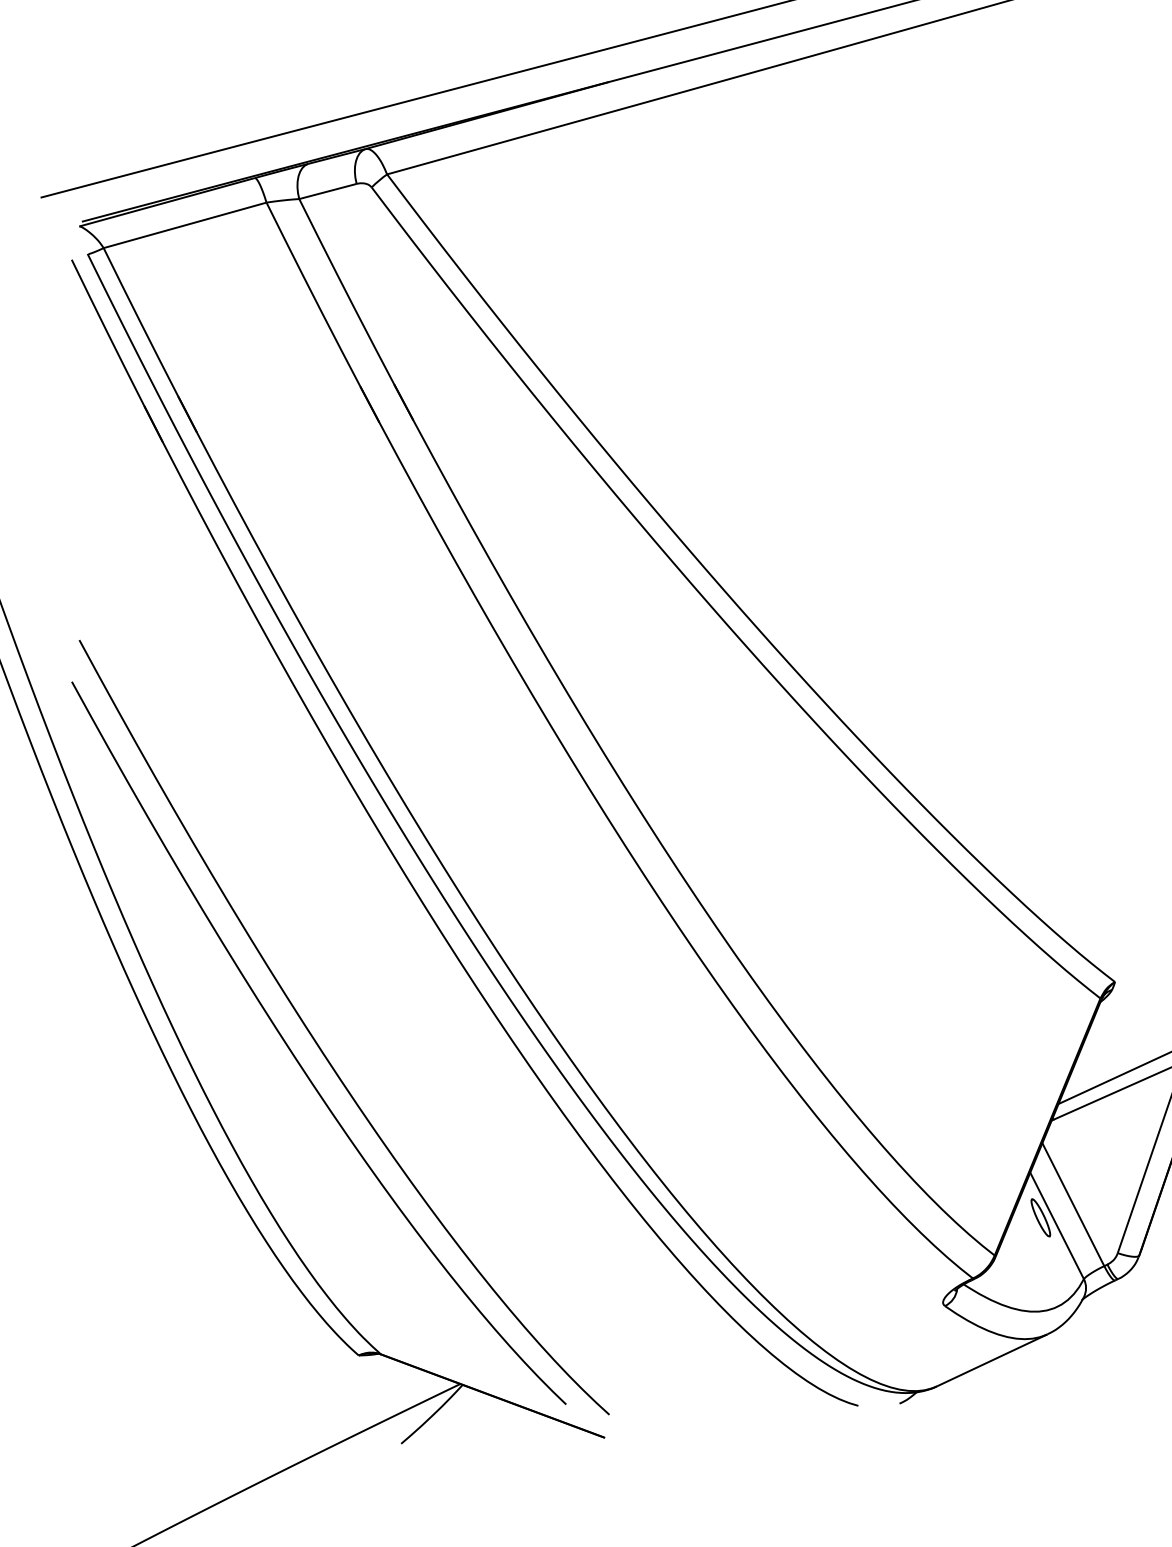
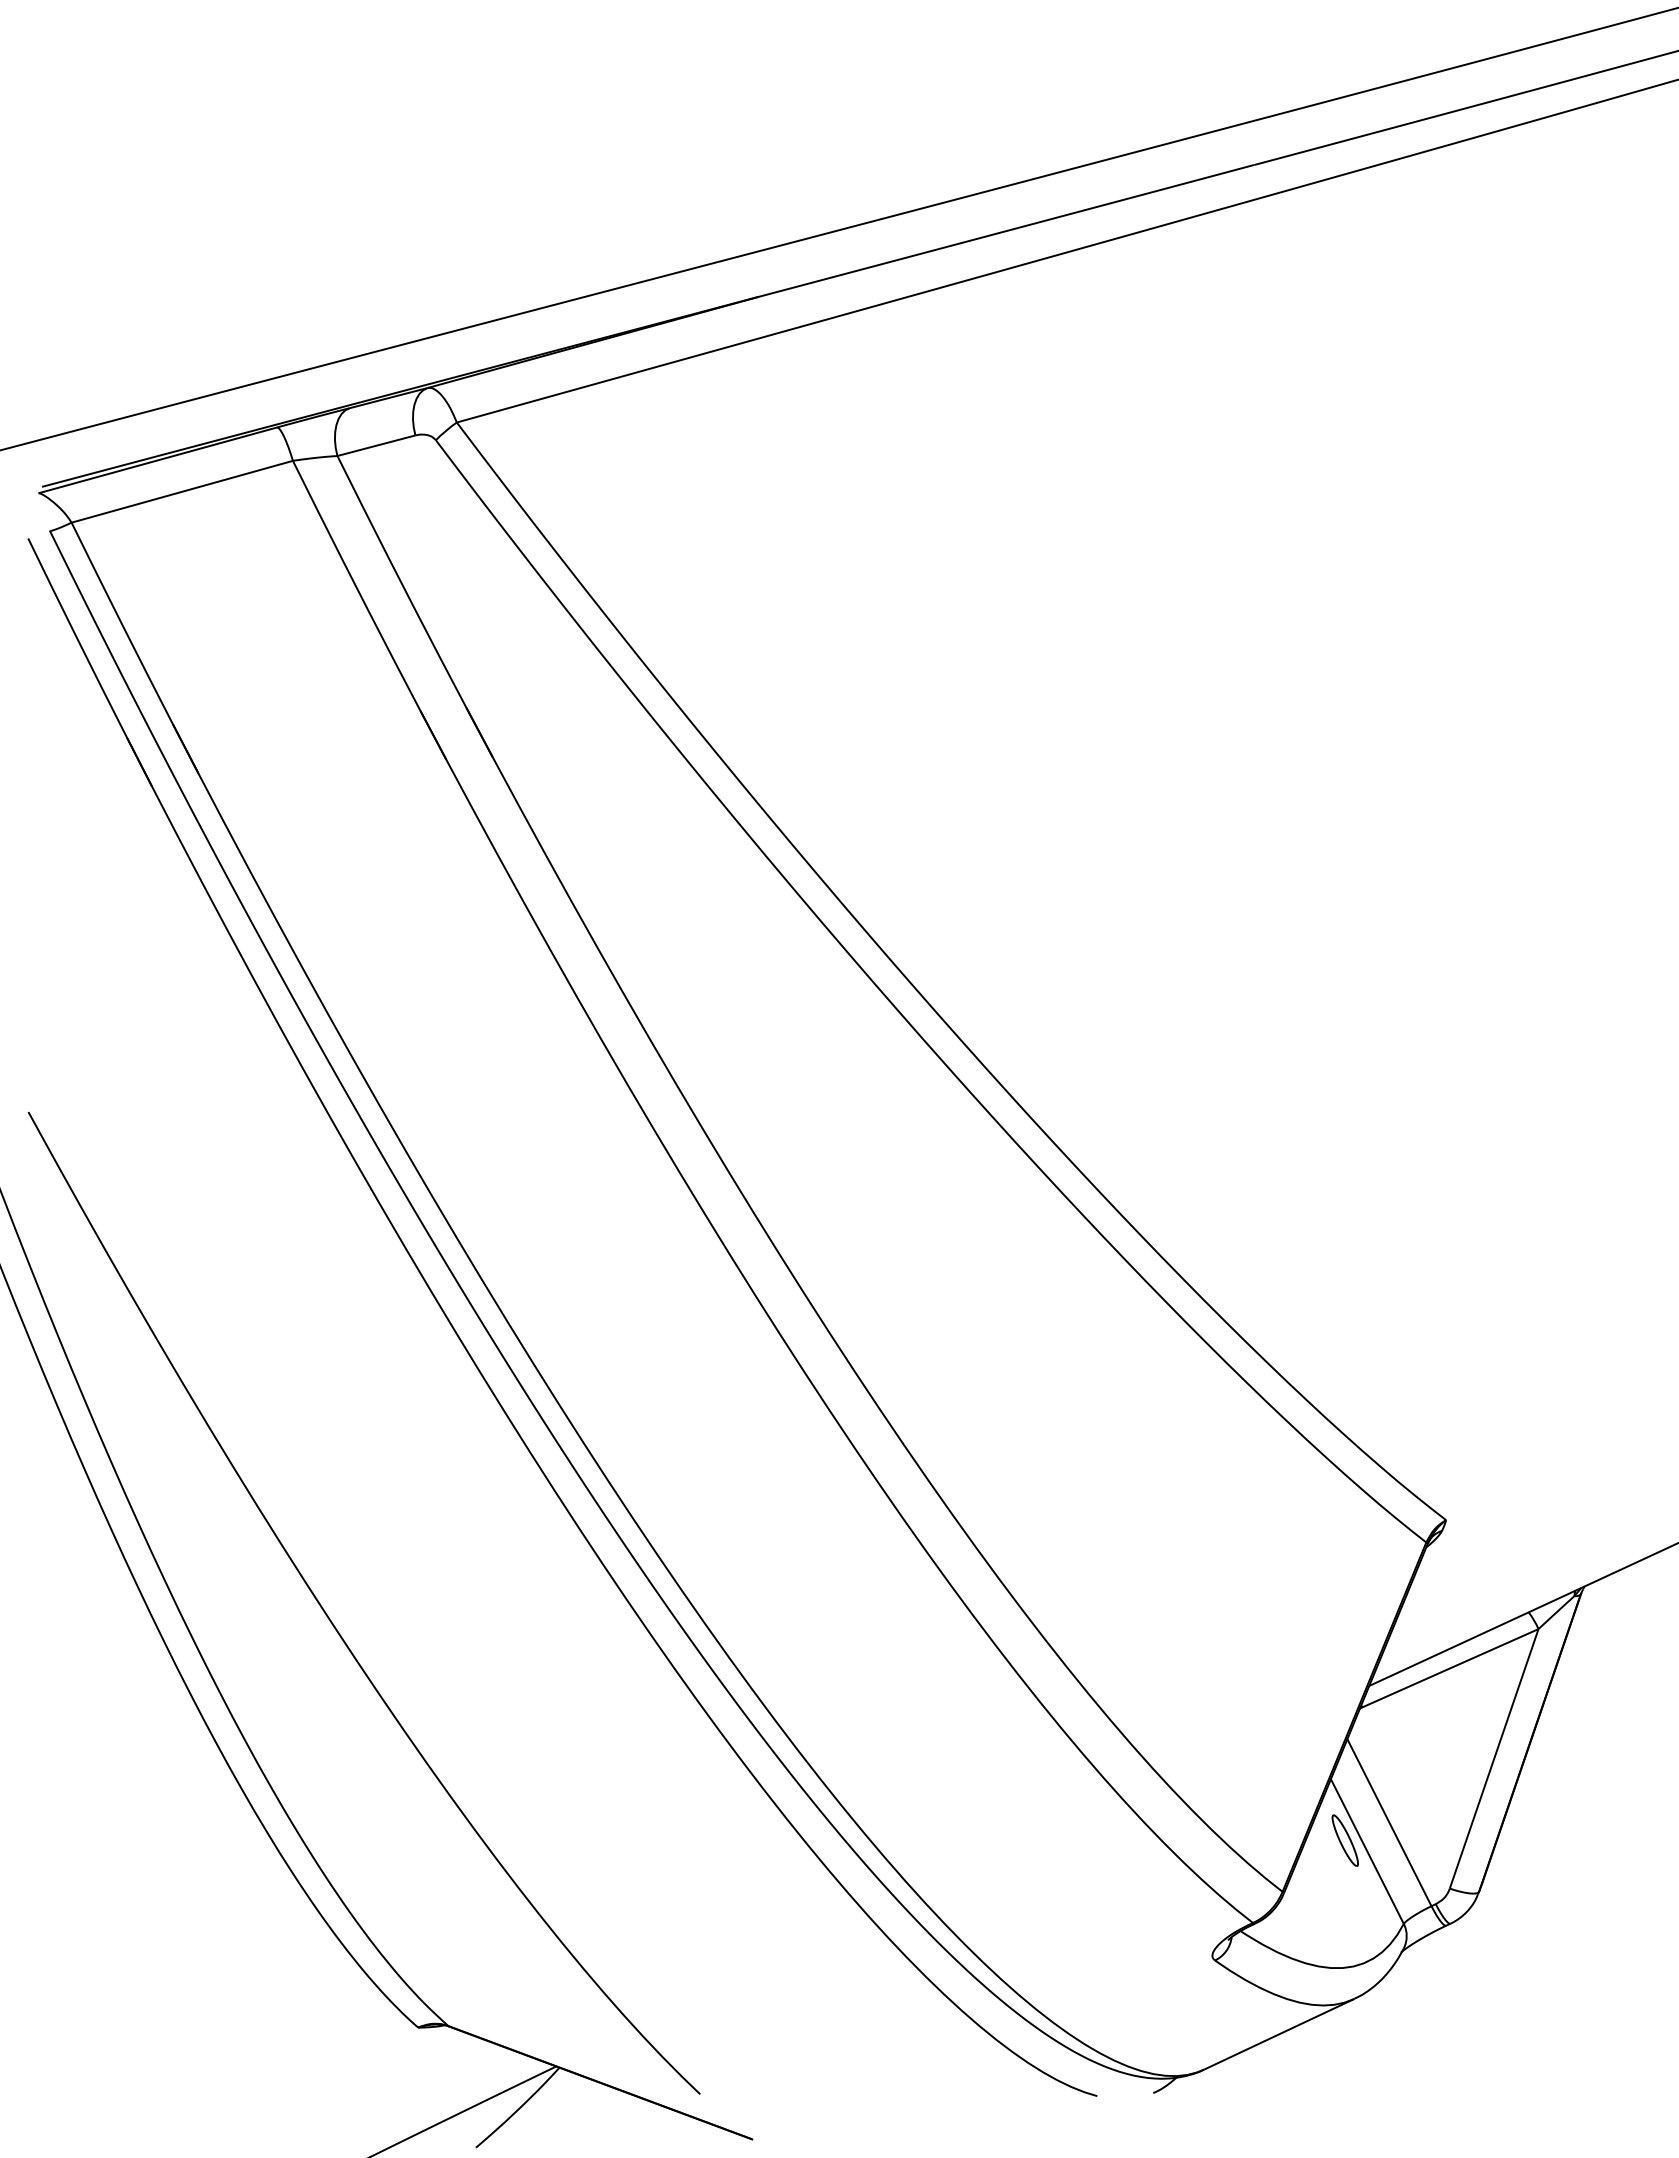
curve: (317, 1043) -> (362, 1603), removed

